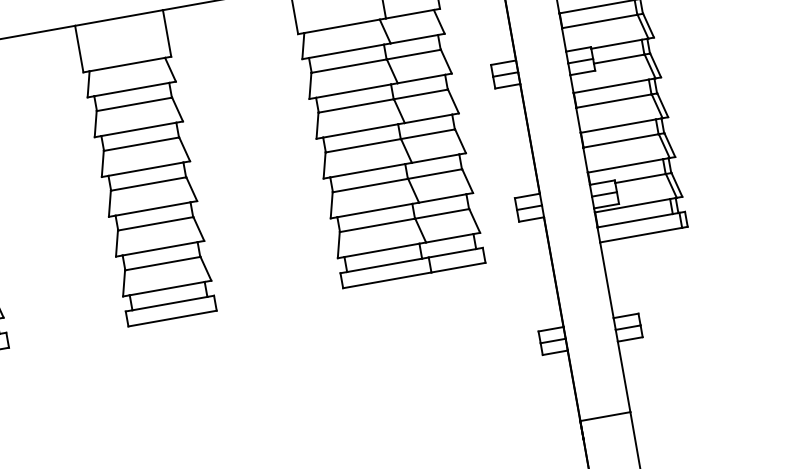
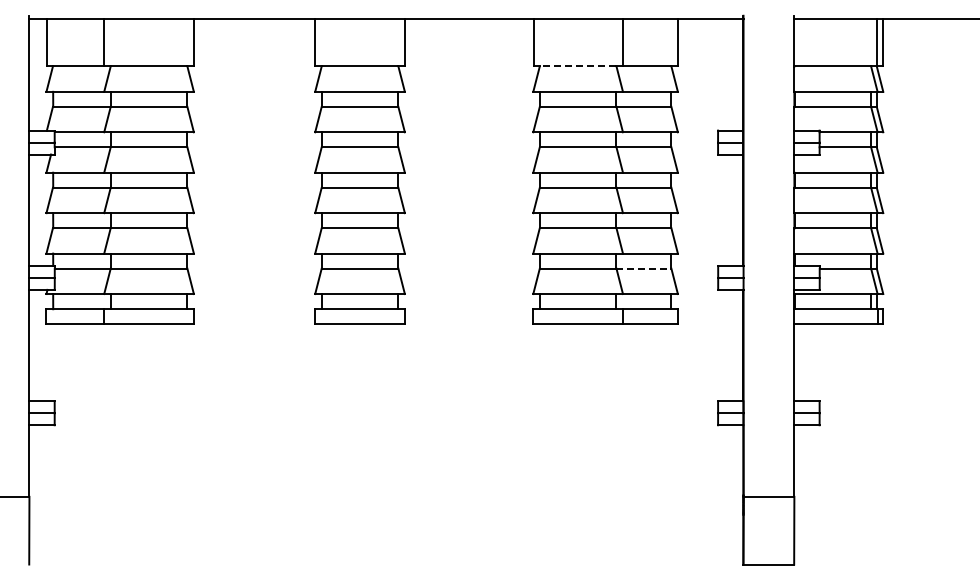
line: (341, 26) -> (577, 66), solid -> dashed
line: (442, 213) -> (644, 268), solid -> dashed

